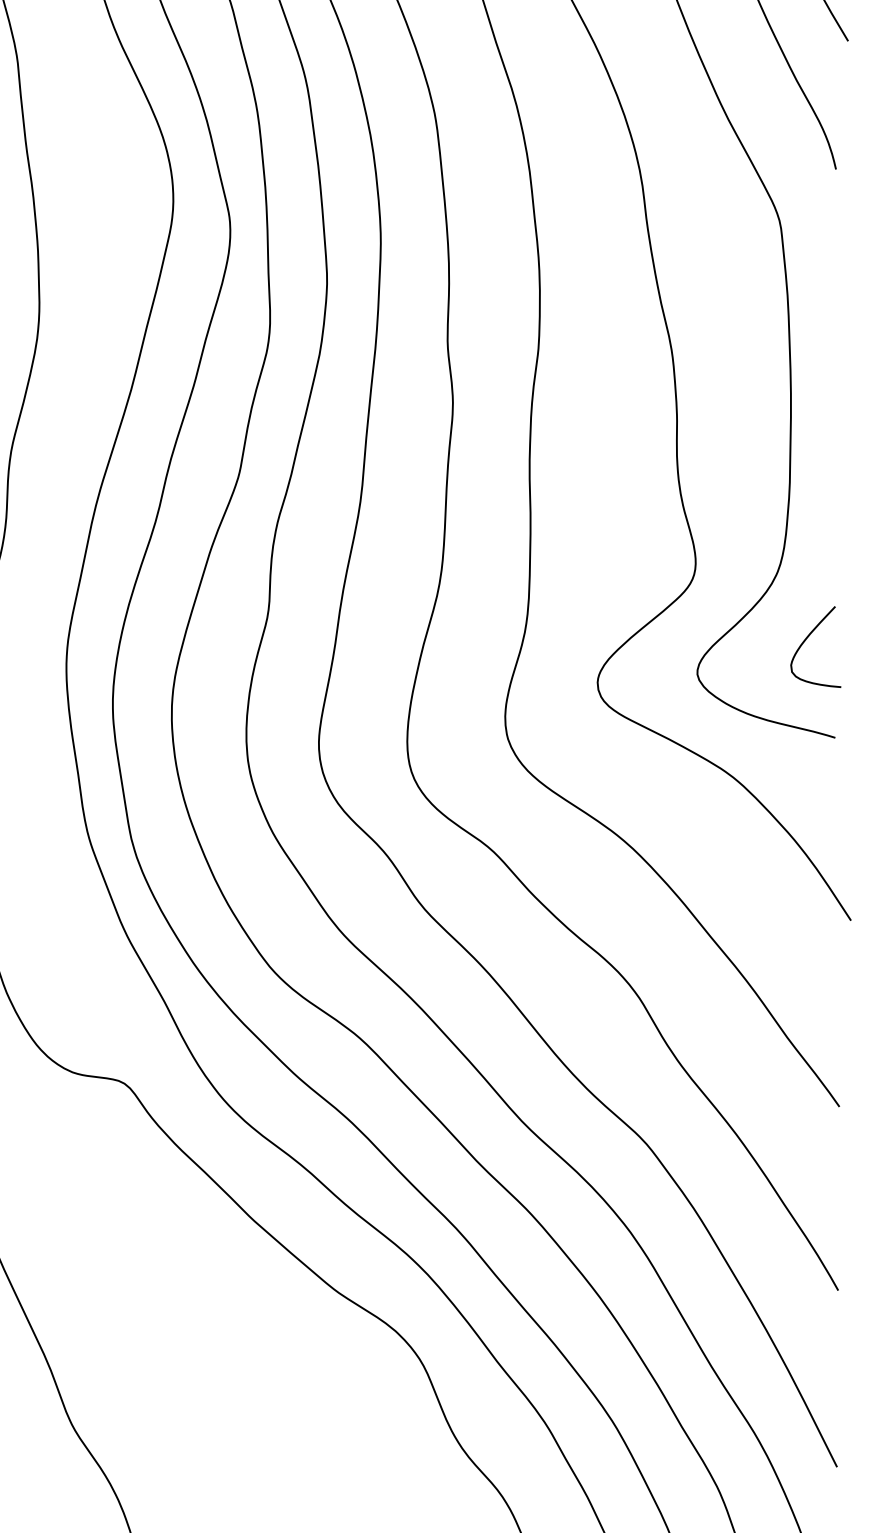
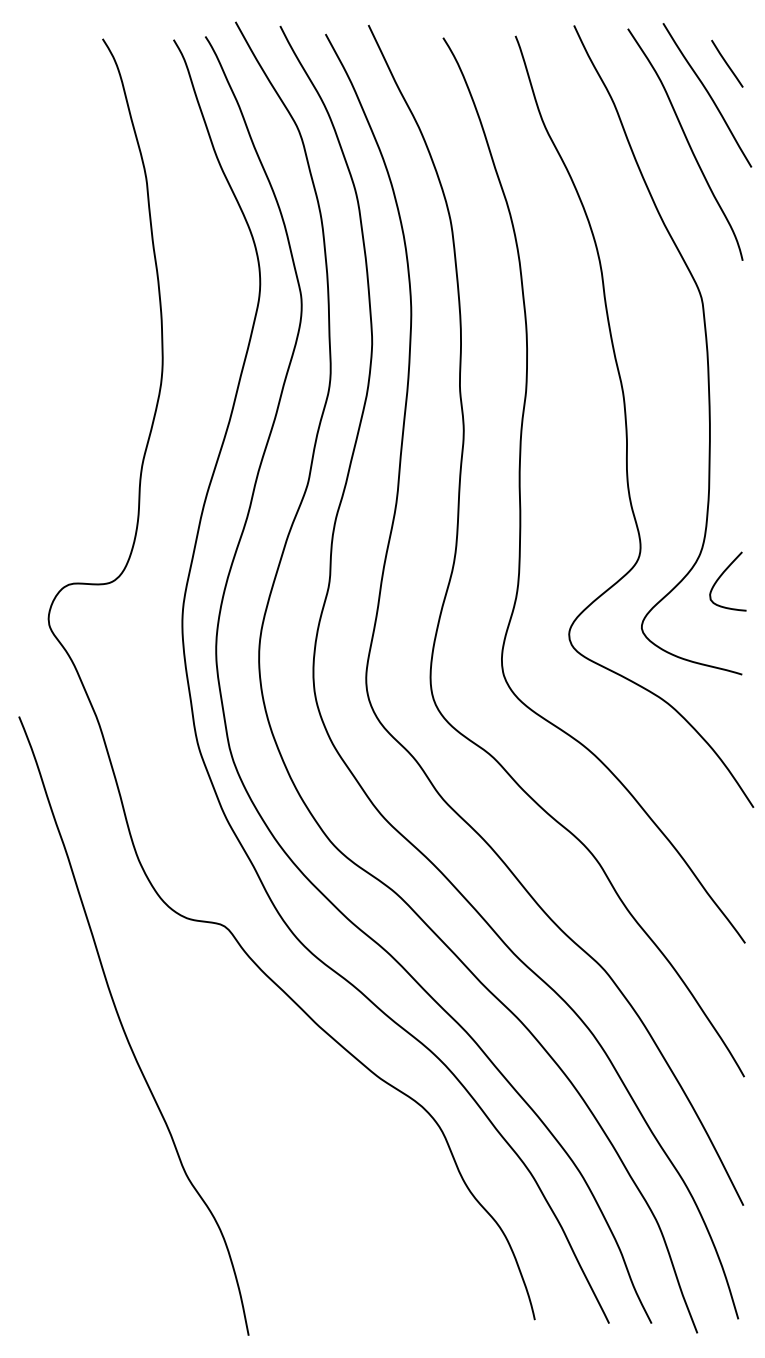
curve: (808, 638) -> (722, 575), moved

